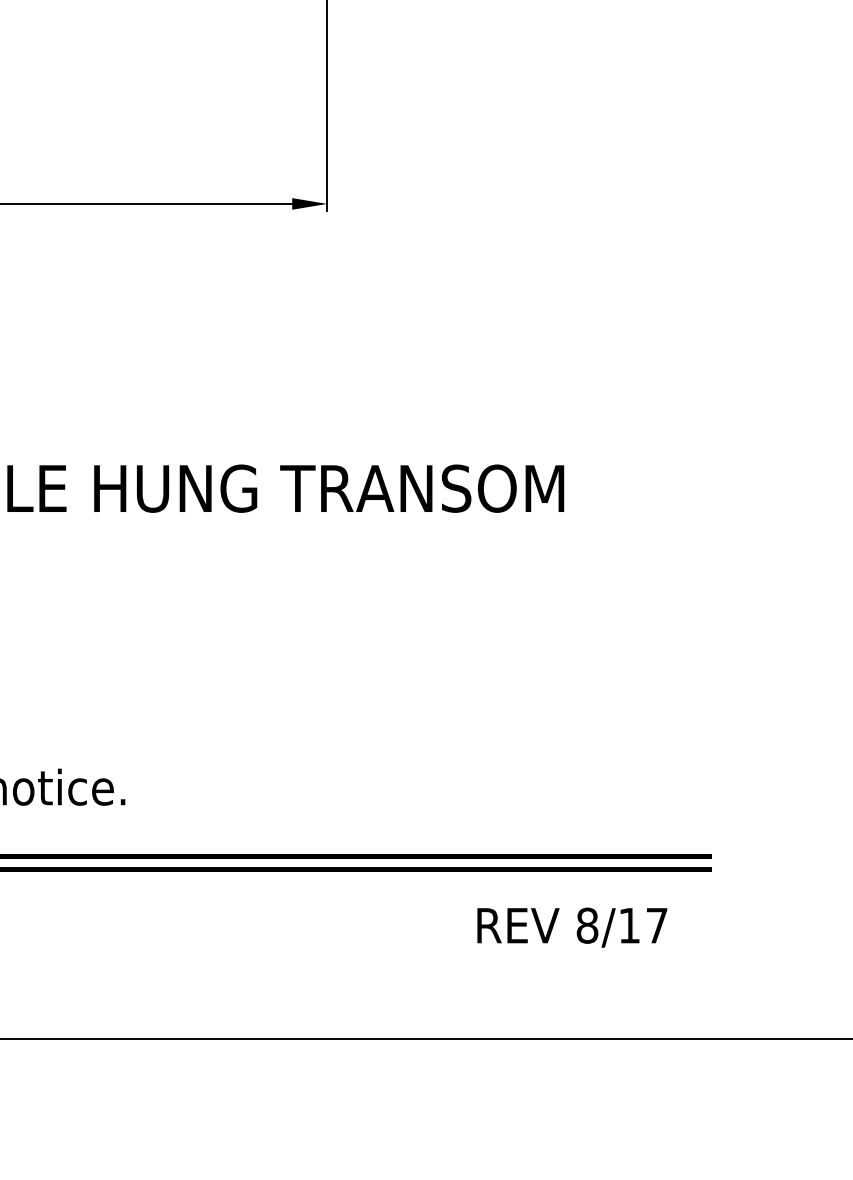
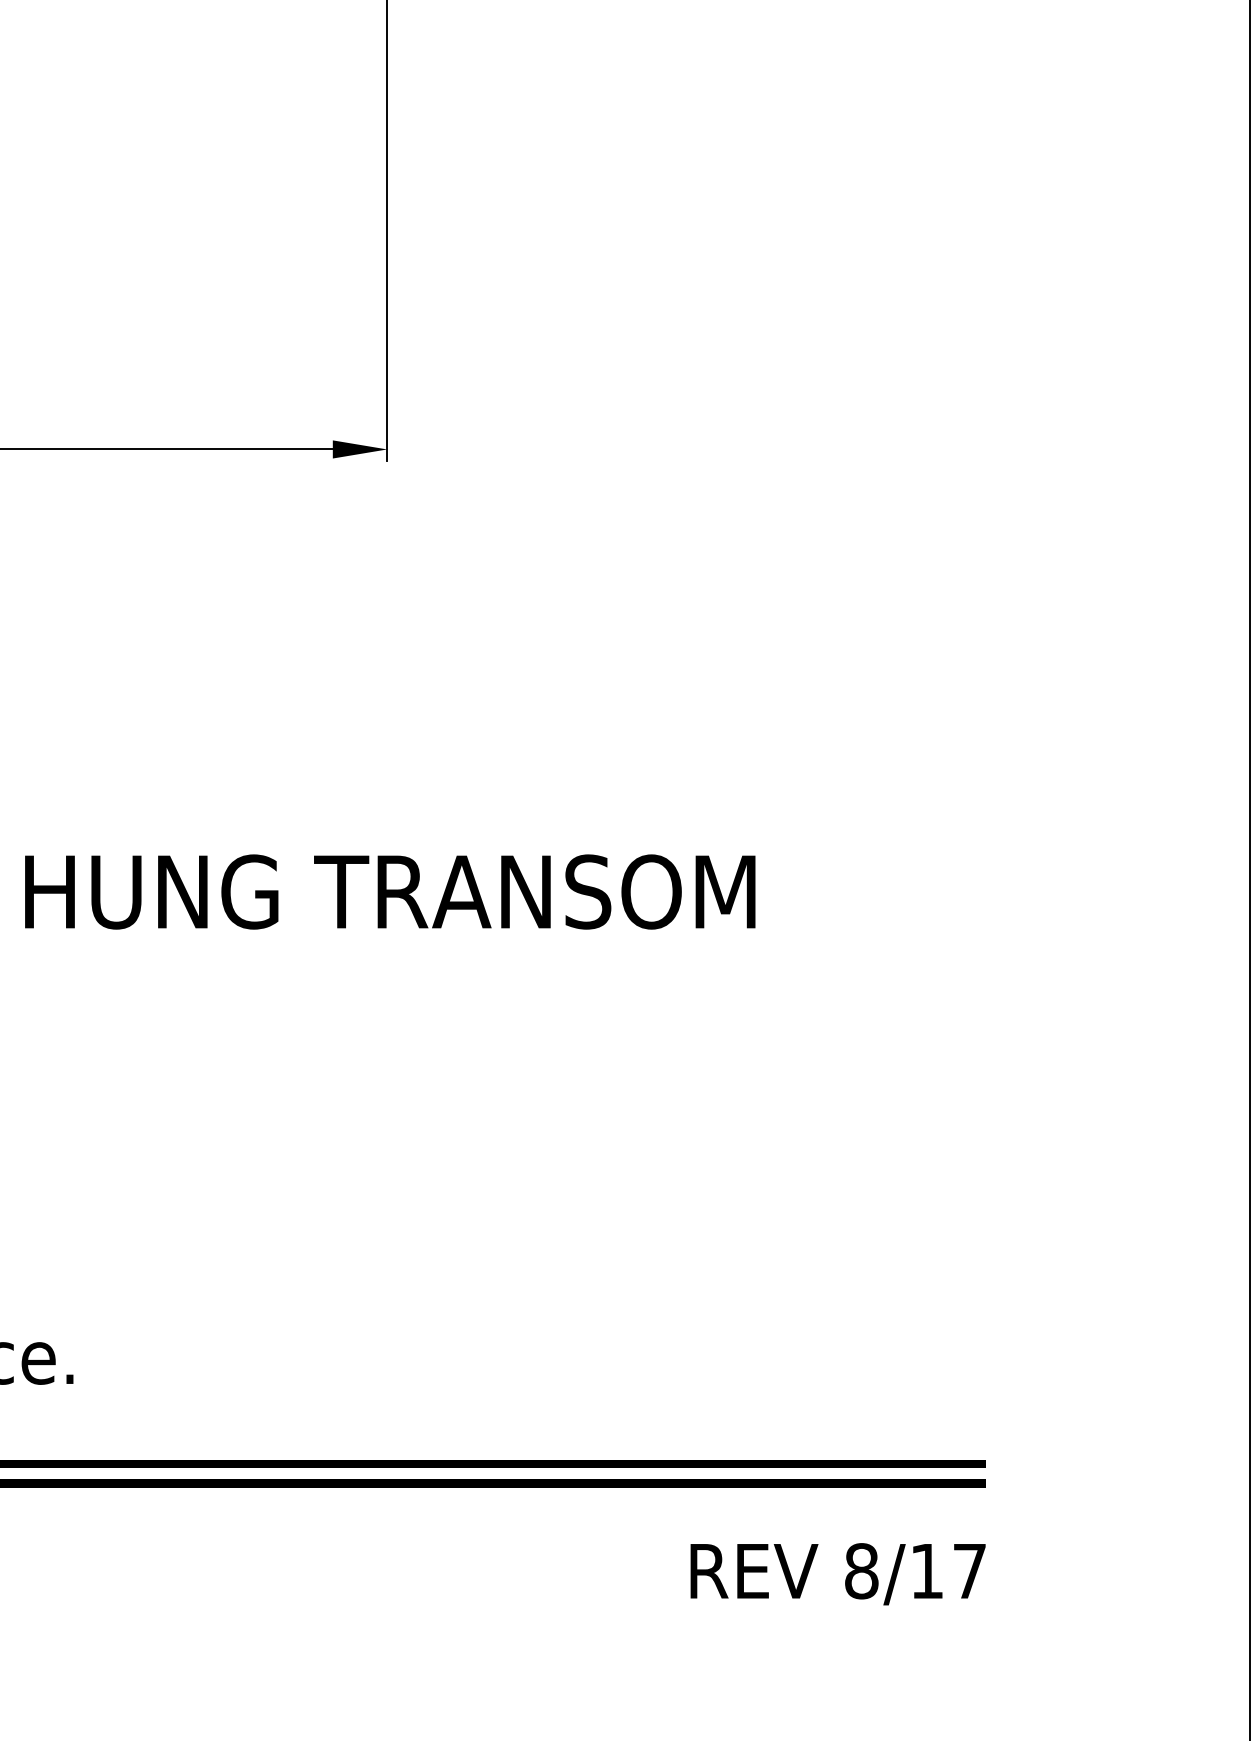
text: (572, 927) -> (838, 1574), moved

